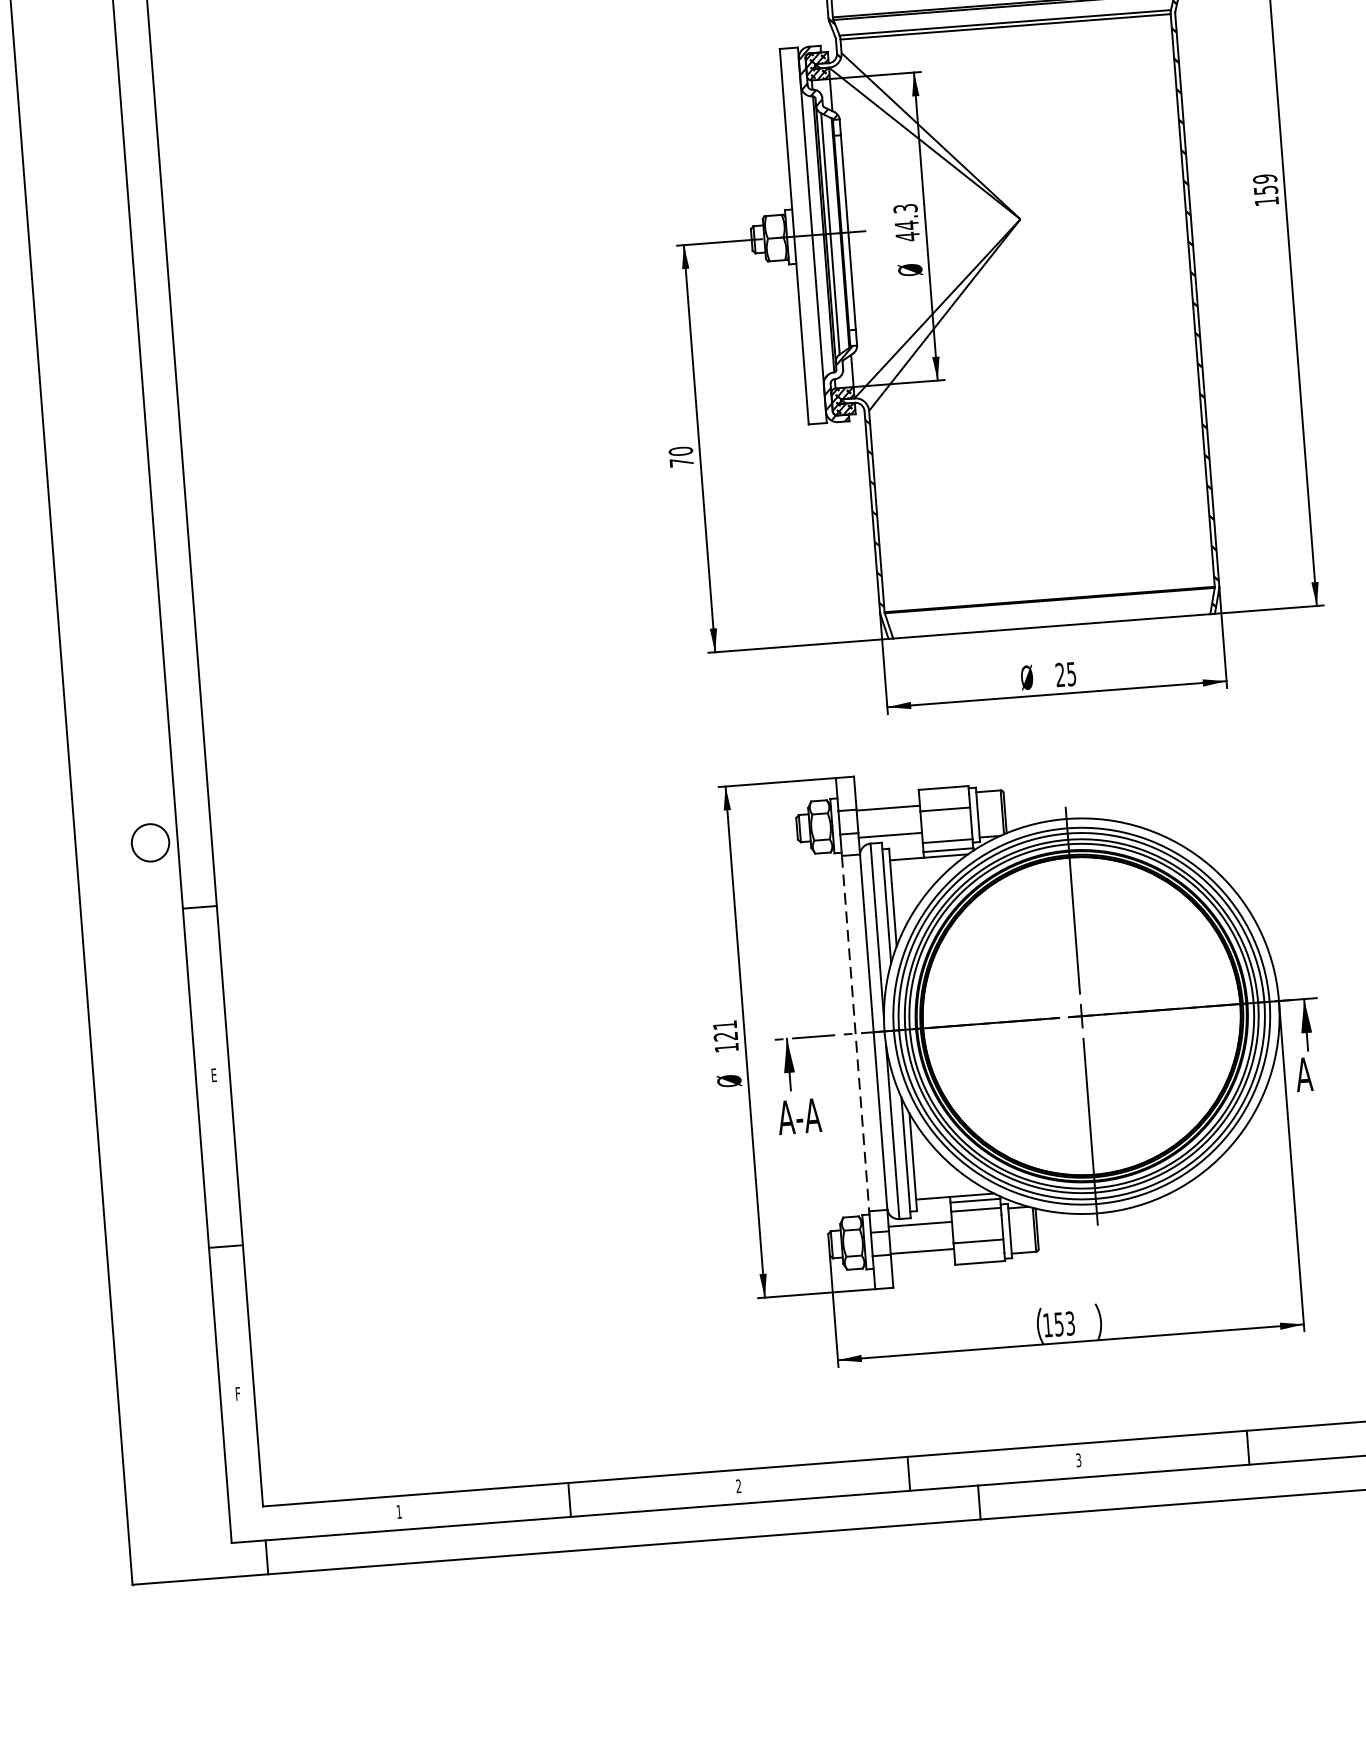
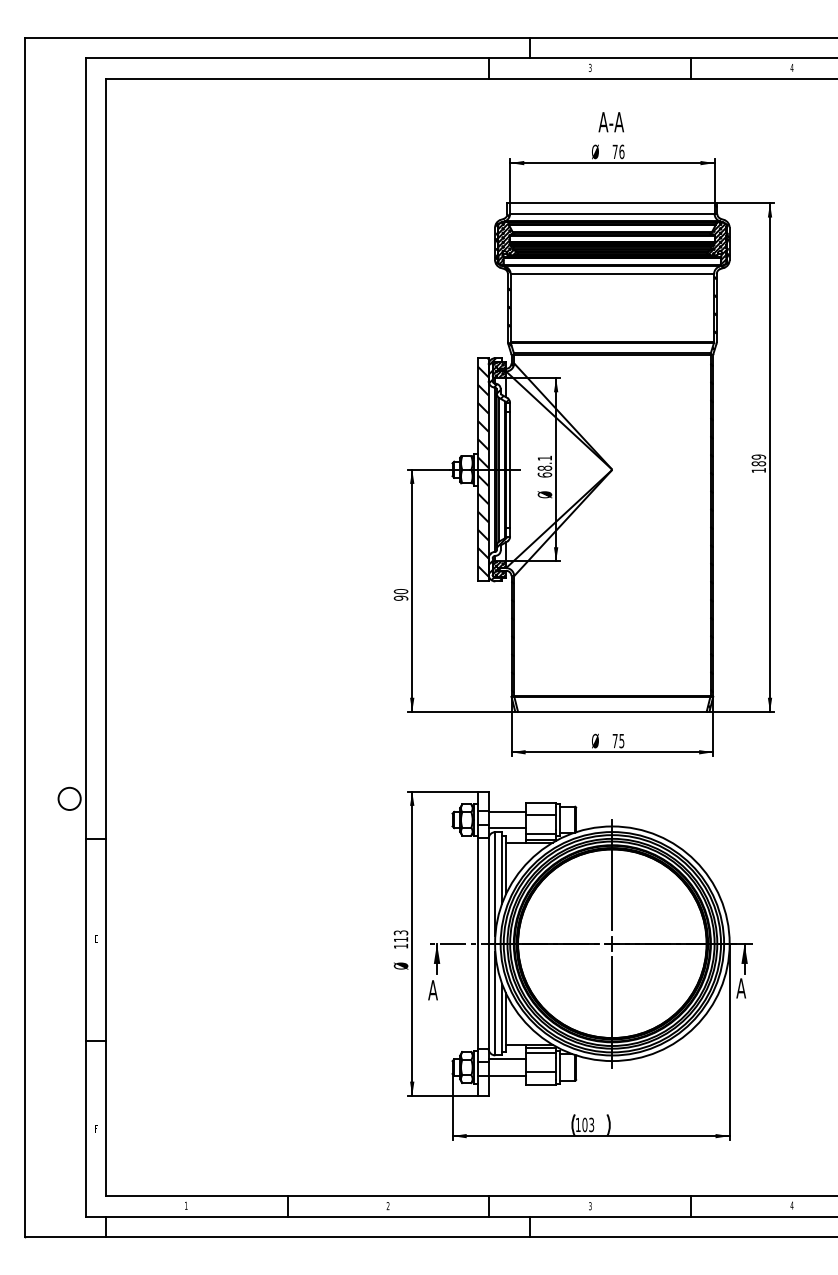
text: (1265, 189) -> (758, 463), 159 -> 189
text: (905, 222) -> (544, 466), 44.3 -> 68.1
hatch: (801, 232) -> (482, 467), added
text: (680, 461) -> (400, 597), 70 -> 90
text: (1059, 674) -> (614, 740), 25 -> 75
text: (724, 1031) -> (400, 936), 121 -> 113
line: (854, 1033) -> (477, 943), dashed -> solid
text: (808, 1116) -> (446, 990), A-A -> A
text: (1058, 1323) -> (584, 1124), 153 -> 103

